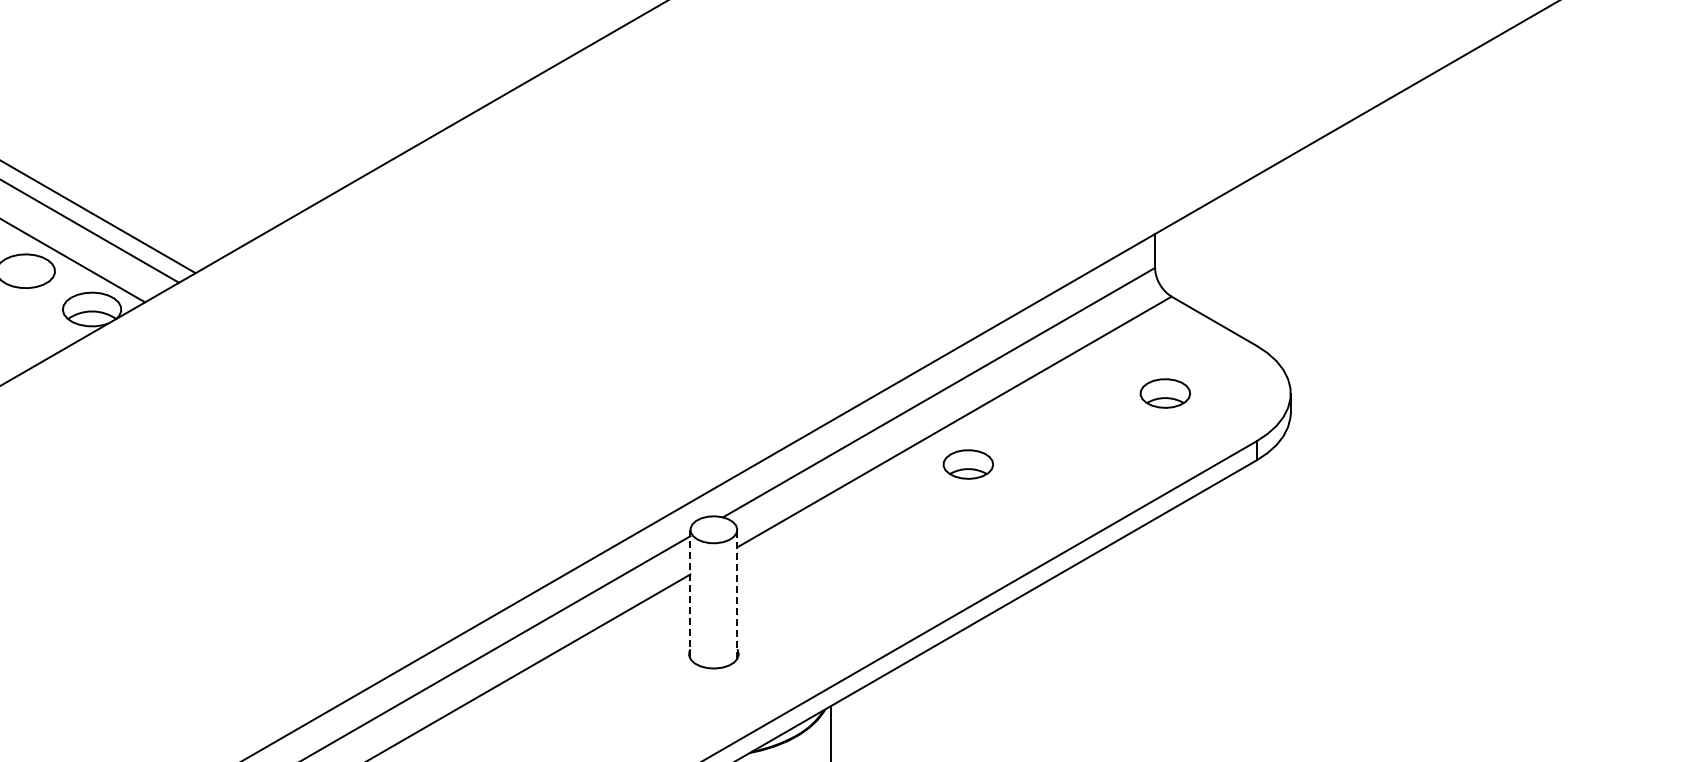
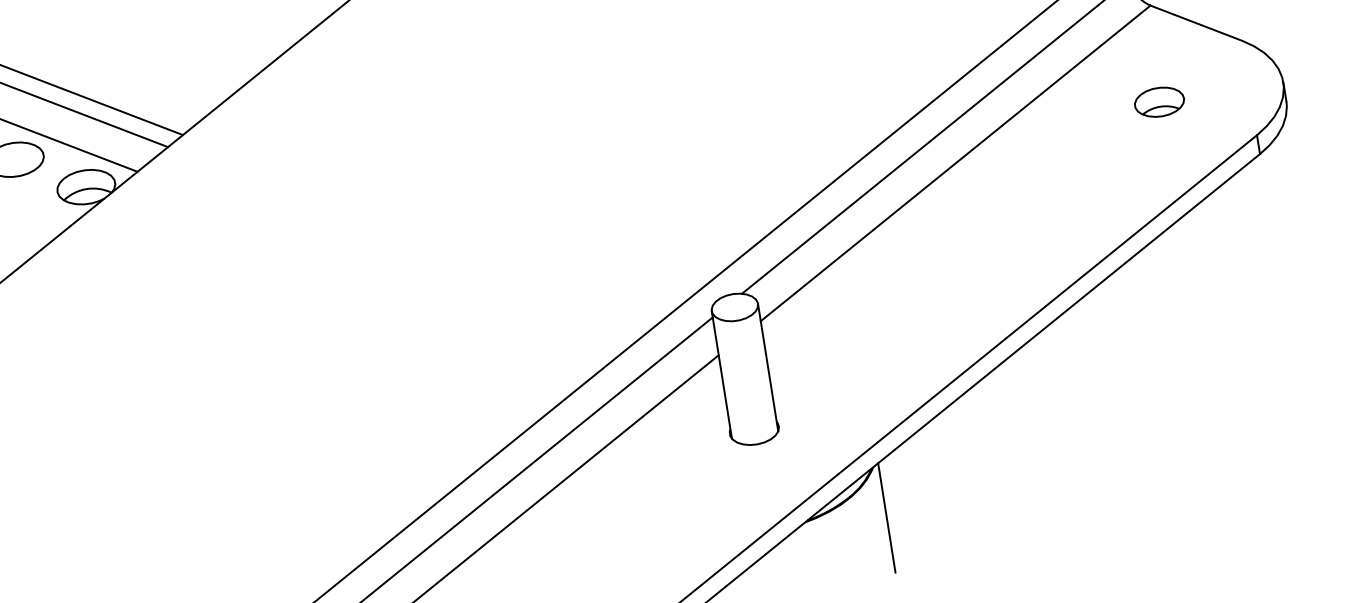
part: (968, 464) -> (976, 203), removed
line: (690, 594) -> (721, 375), dashed -> solid
line: (737, 594) -> (768, 367), dashed -> solid

